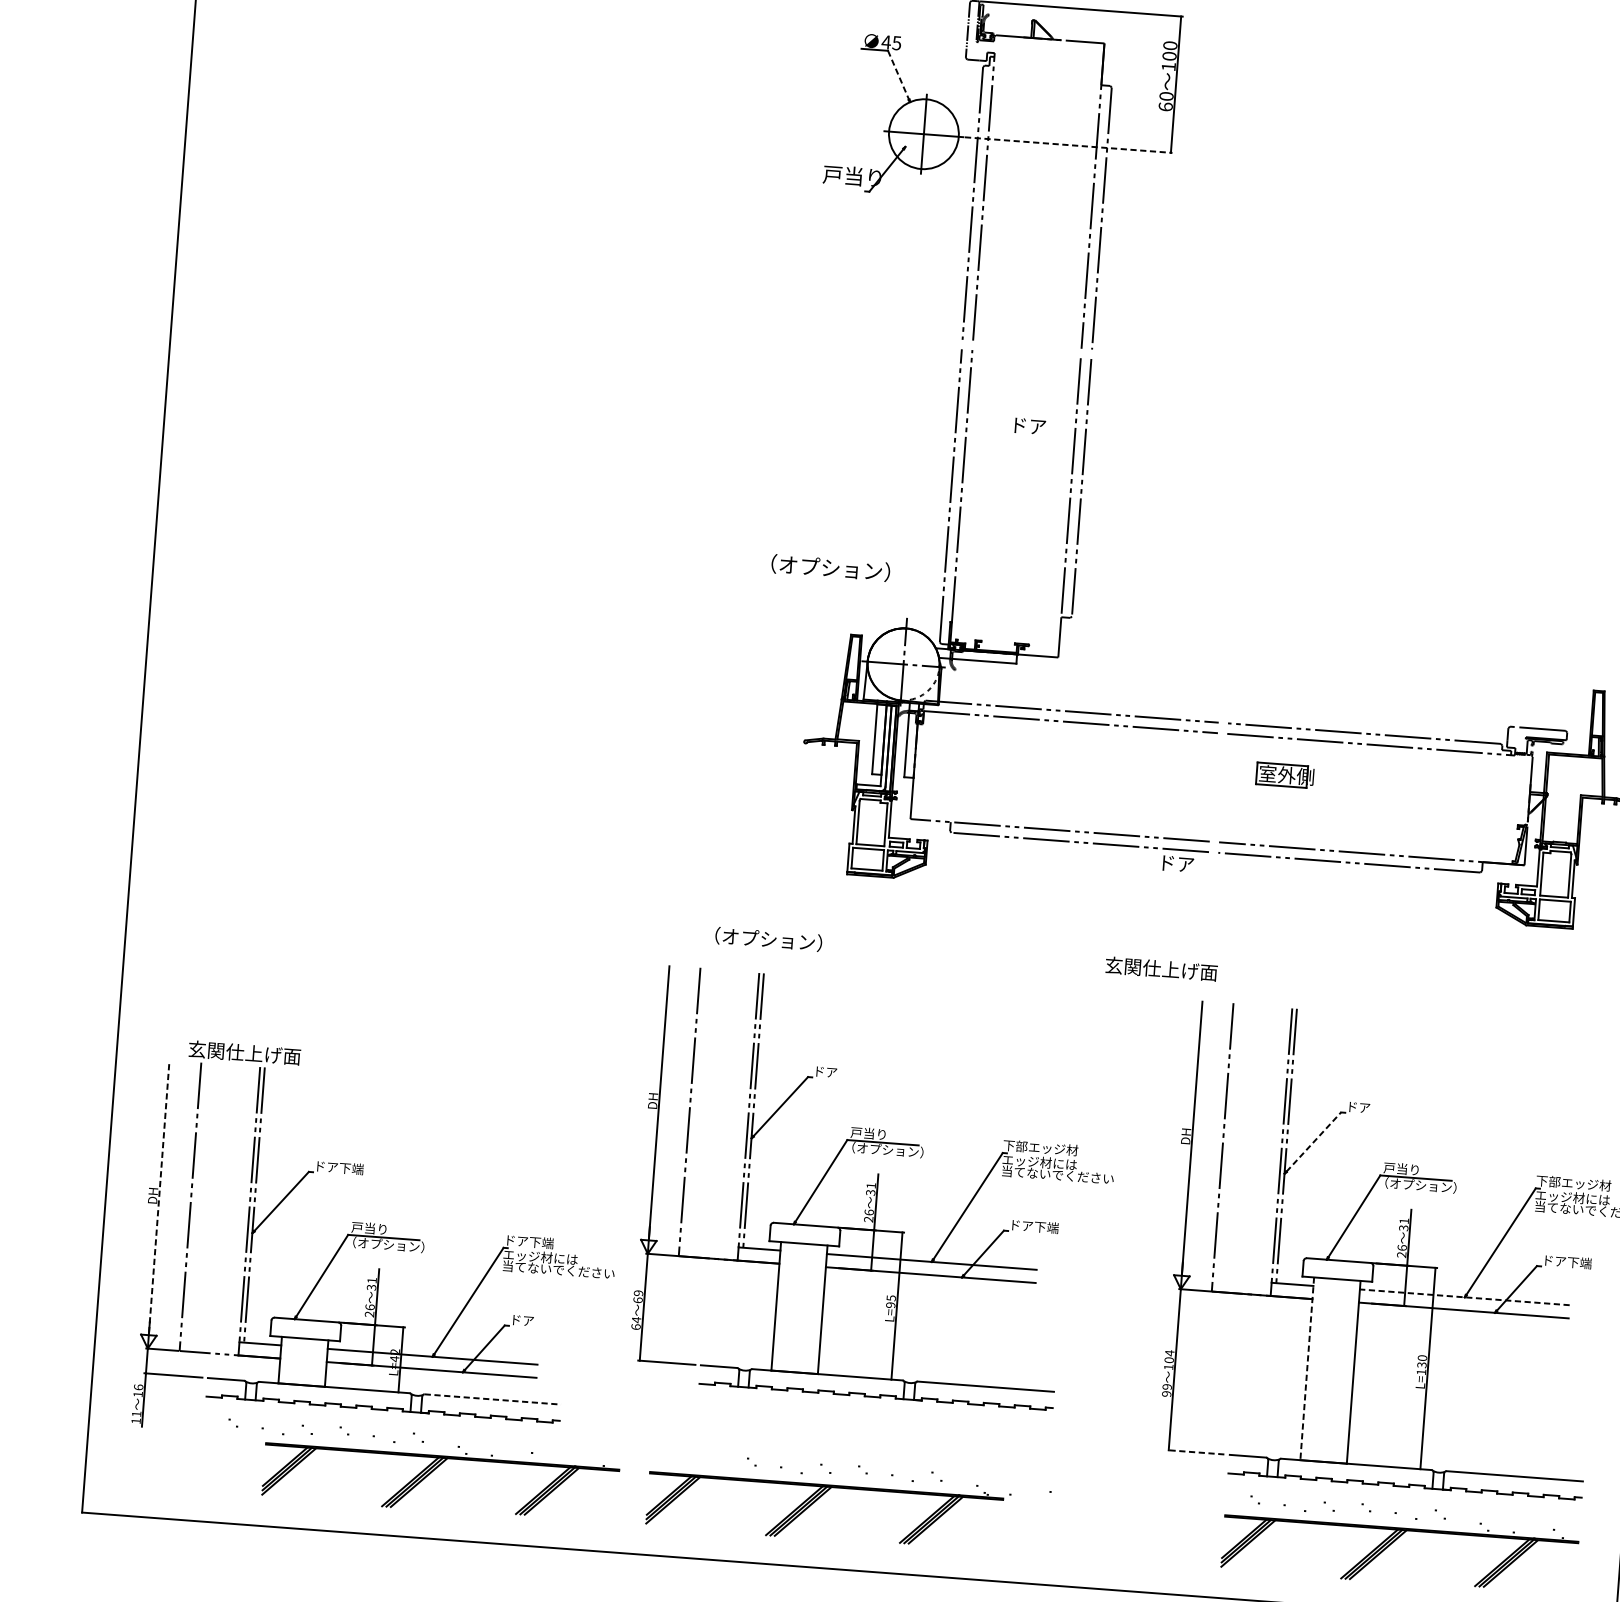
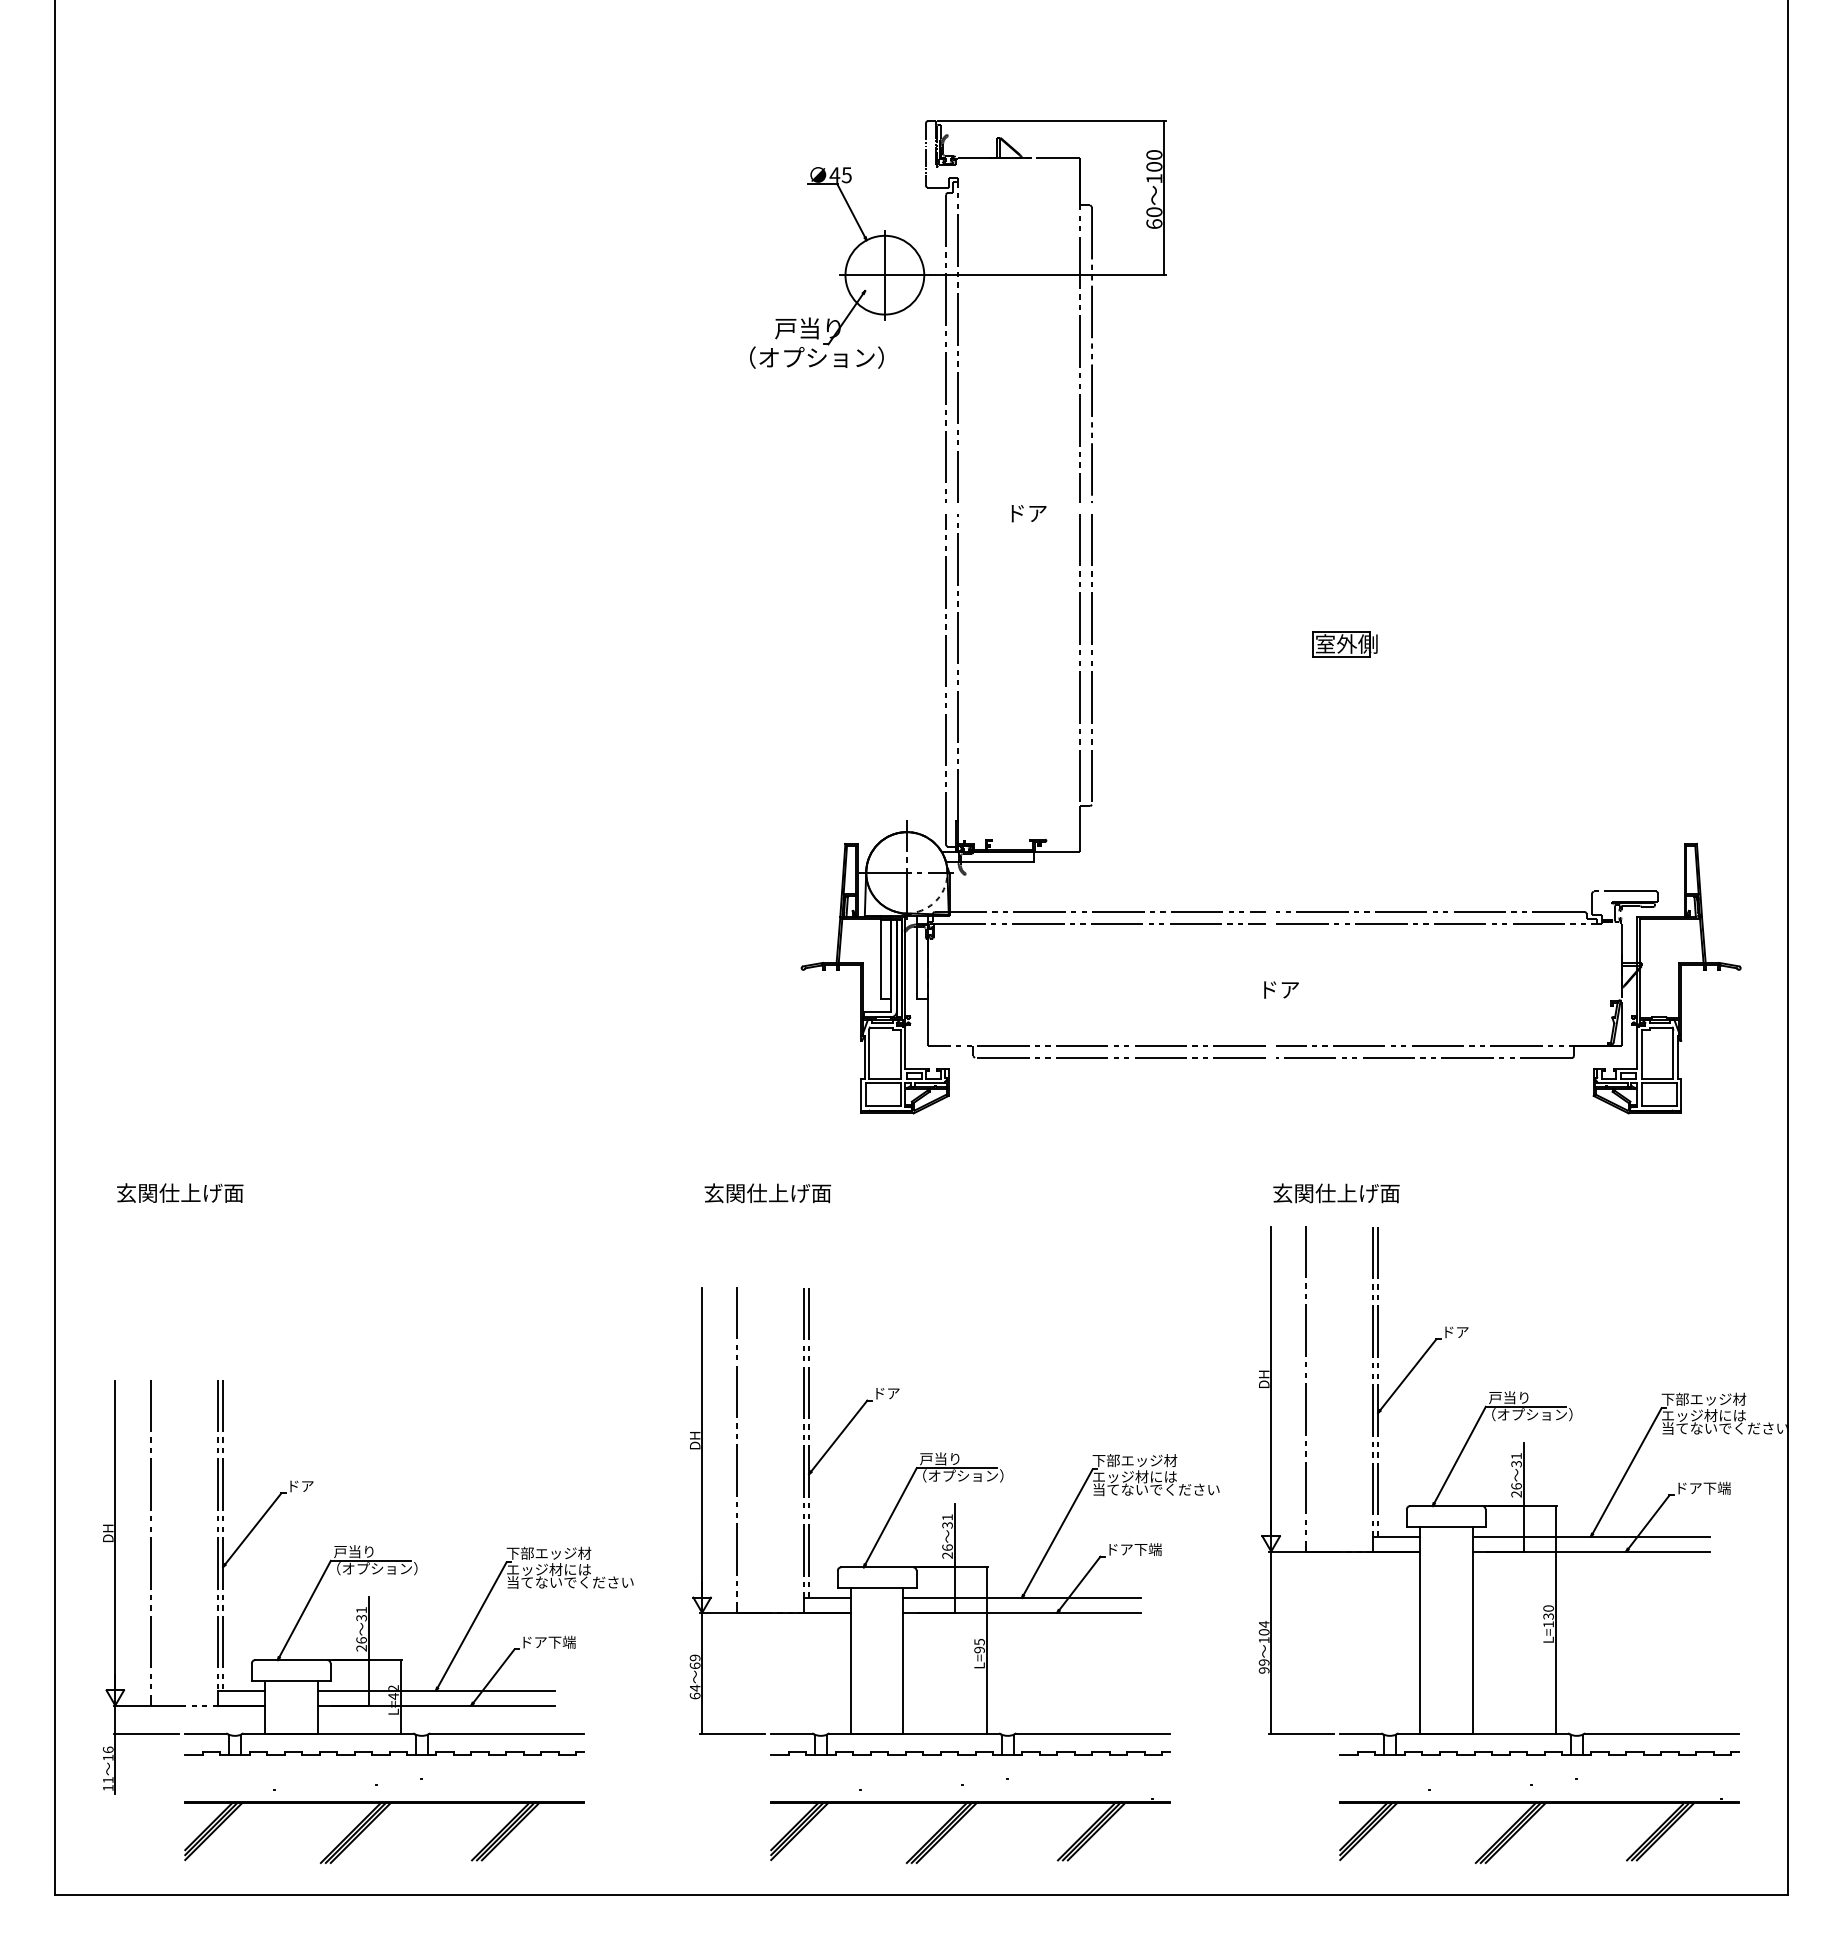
line: (898, 75) -> (851, 211), dashed -> solid
line: (1069, 145) -> (1049, 275), dashed -> solid
text: (1029, 426) -> (1028, 513), moved
text: (830, 567) -> (816, 357), moved
part: (1284, 775) -> (1344, 644), moved
text: (1178, 863) -> (1281, 989), moved
text: (762, 939) -> (771, 1193), （オプション） -> 玄関仕上げ面
text: (1161, 969) -> (1336, 1193), moved
text: (245, 1052) -> (180, 1192), moved
line: (1314, 1141) -> (1408, 1374), dashed -> solid
text: (351, 1168) -> (328, 1485), ドア下端 -> ドア
part: (877, 1189) -> (954, 1521), moved
line: (159, 1197) -> (115, 1534), dashed -> solid
text: (541, 1242) -> (548, 1552), ドア下端 -> 下部エッジ材
line: (1465, 1297) -> (1591, 1536), dashed -> solid
text: (546, 1321) -> (561, 1641), ドア -> ドア下端
line: (1307, 1369) -> (1420, 1630), dashed -> solid
line: (492, 1399) -> (507, 1733), dashed -> solid
line: (1195, 1452) -> (1301, 1733), dashed -> solid
part: (431, 1473) -> (373, 1821), moved
part: (816, 1501) -> (960, 1820), moved

